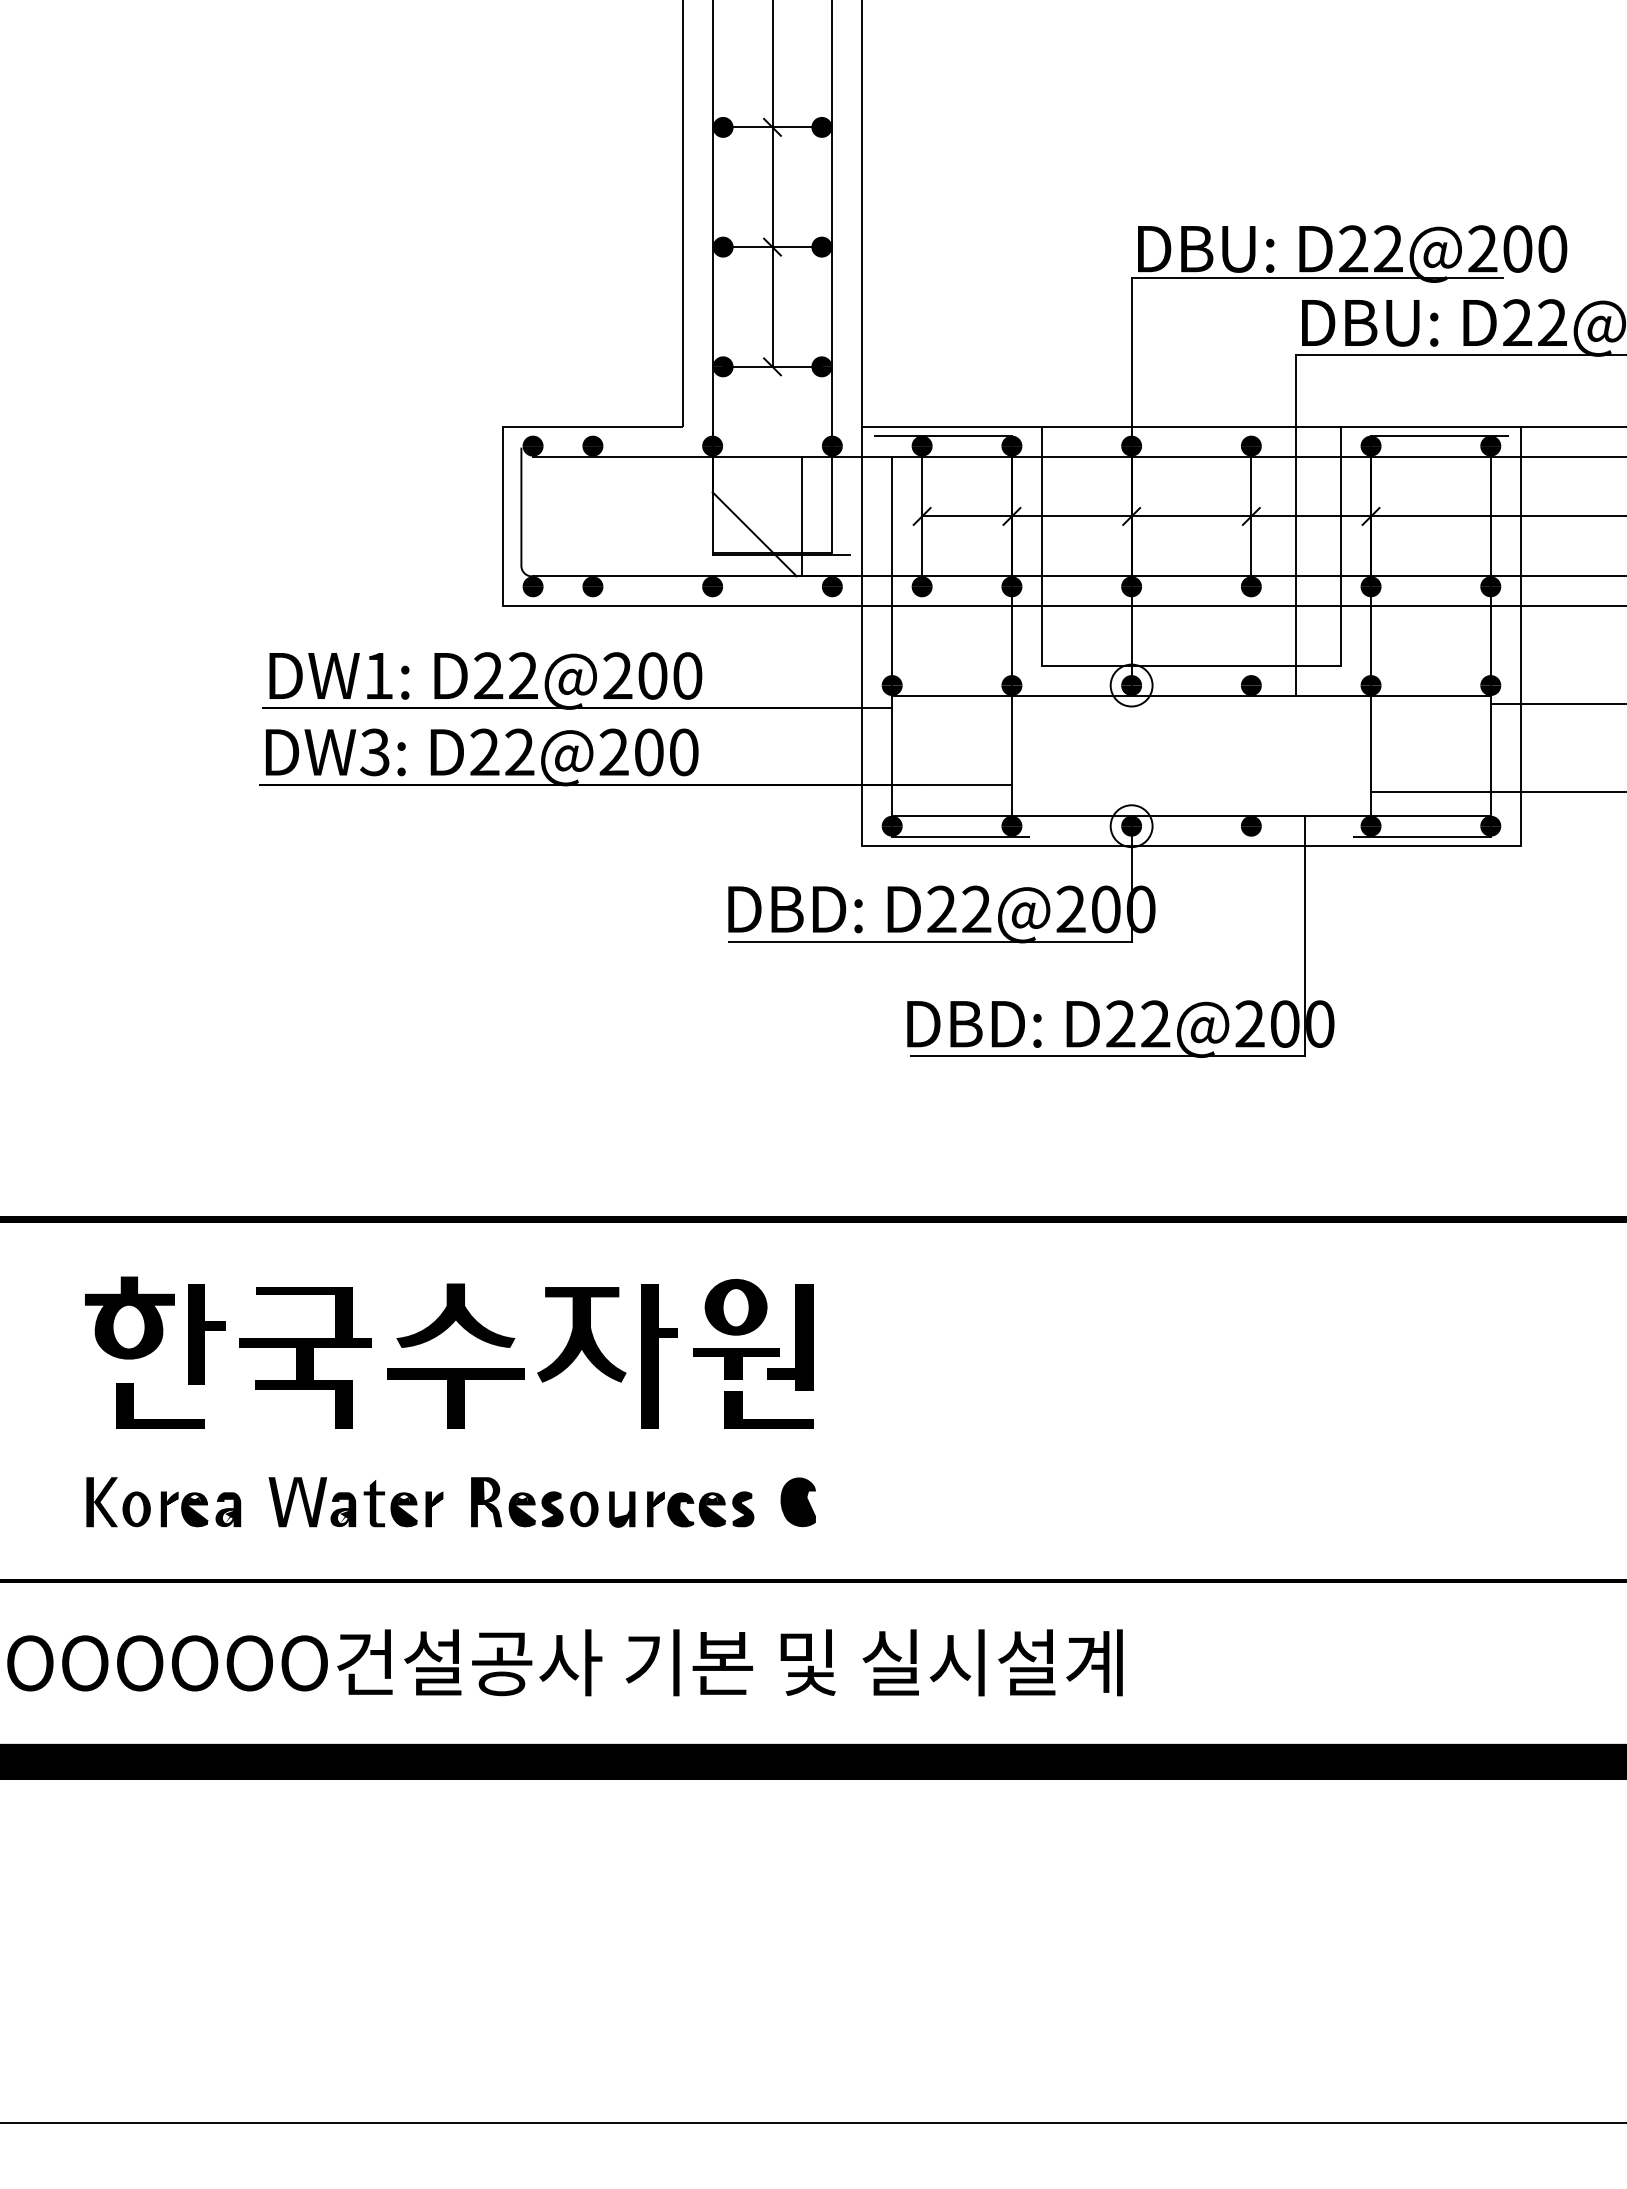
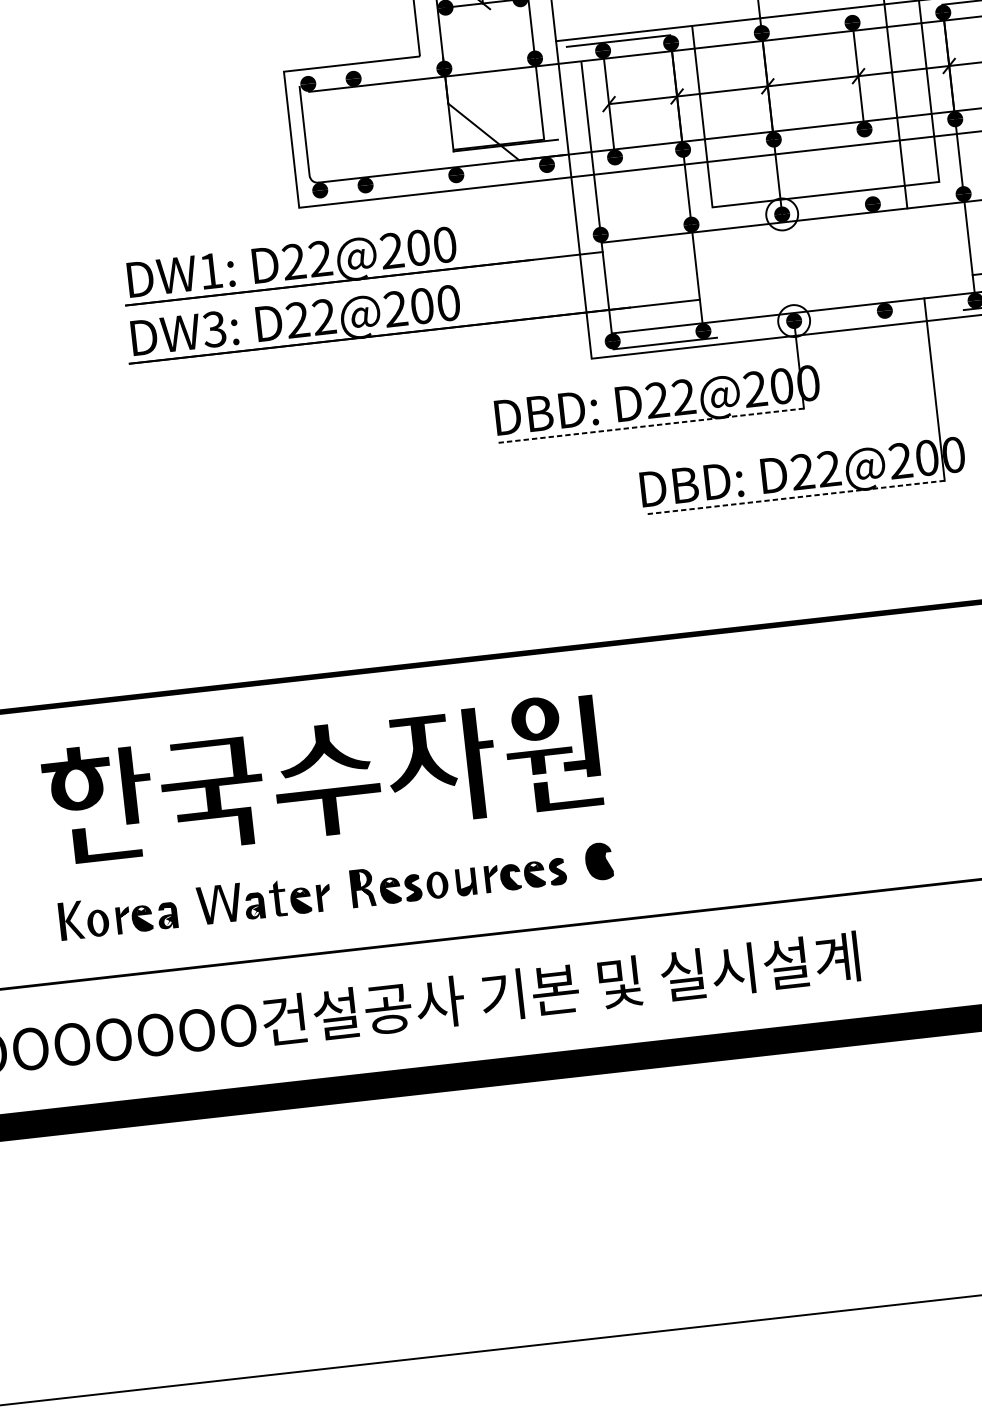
line: (802, 516) -> (518, 114), removed
line: (930, 941) -> (651, 425), solid -> dashed
line: (1107, 1056) -> (795, 497), solid -> dashed

